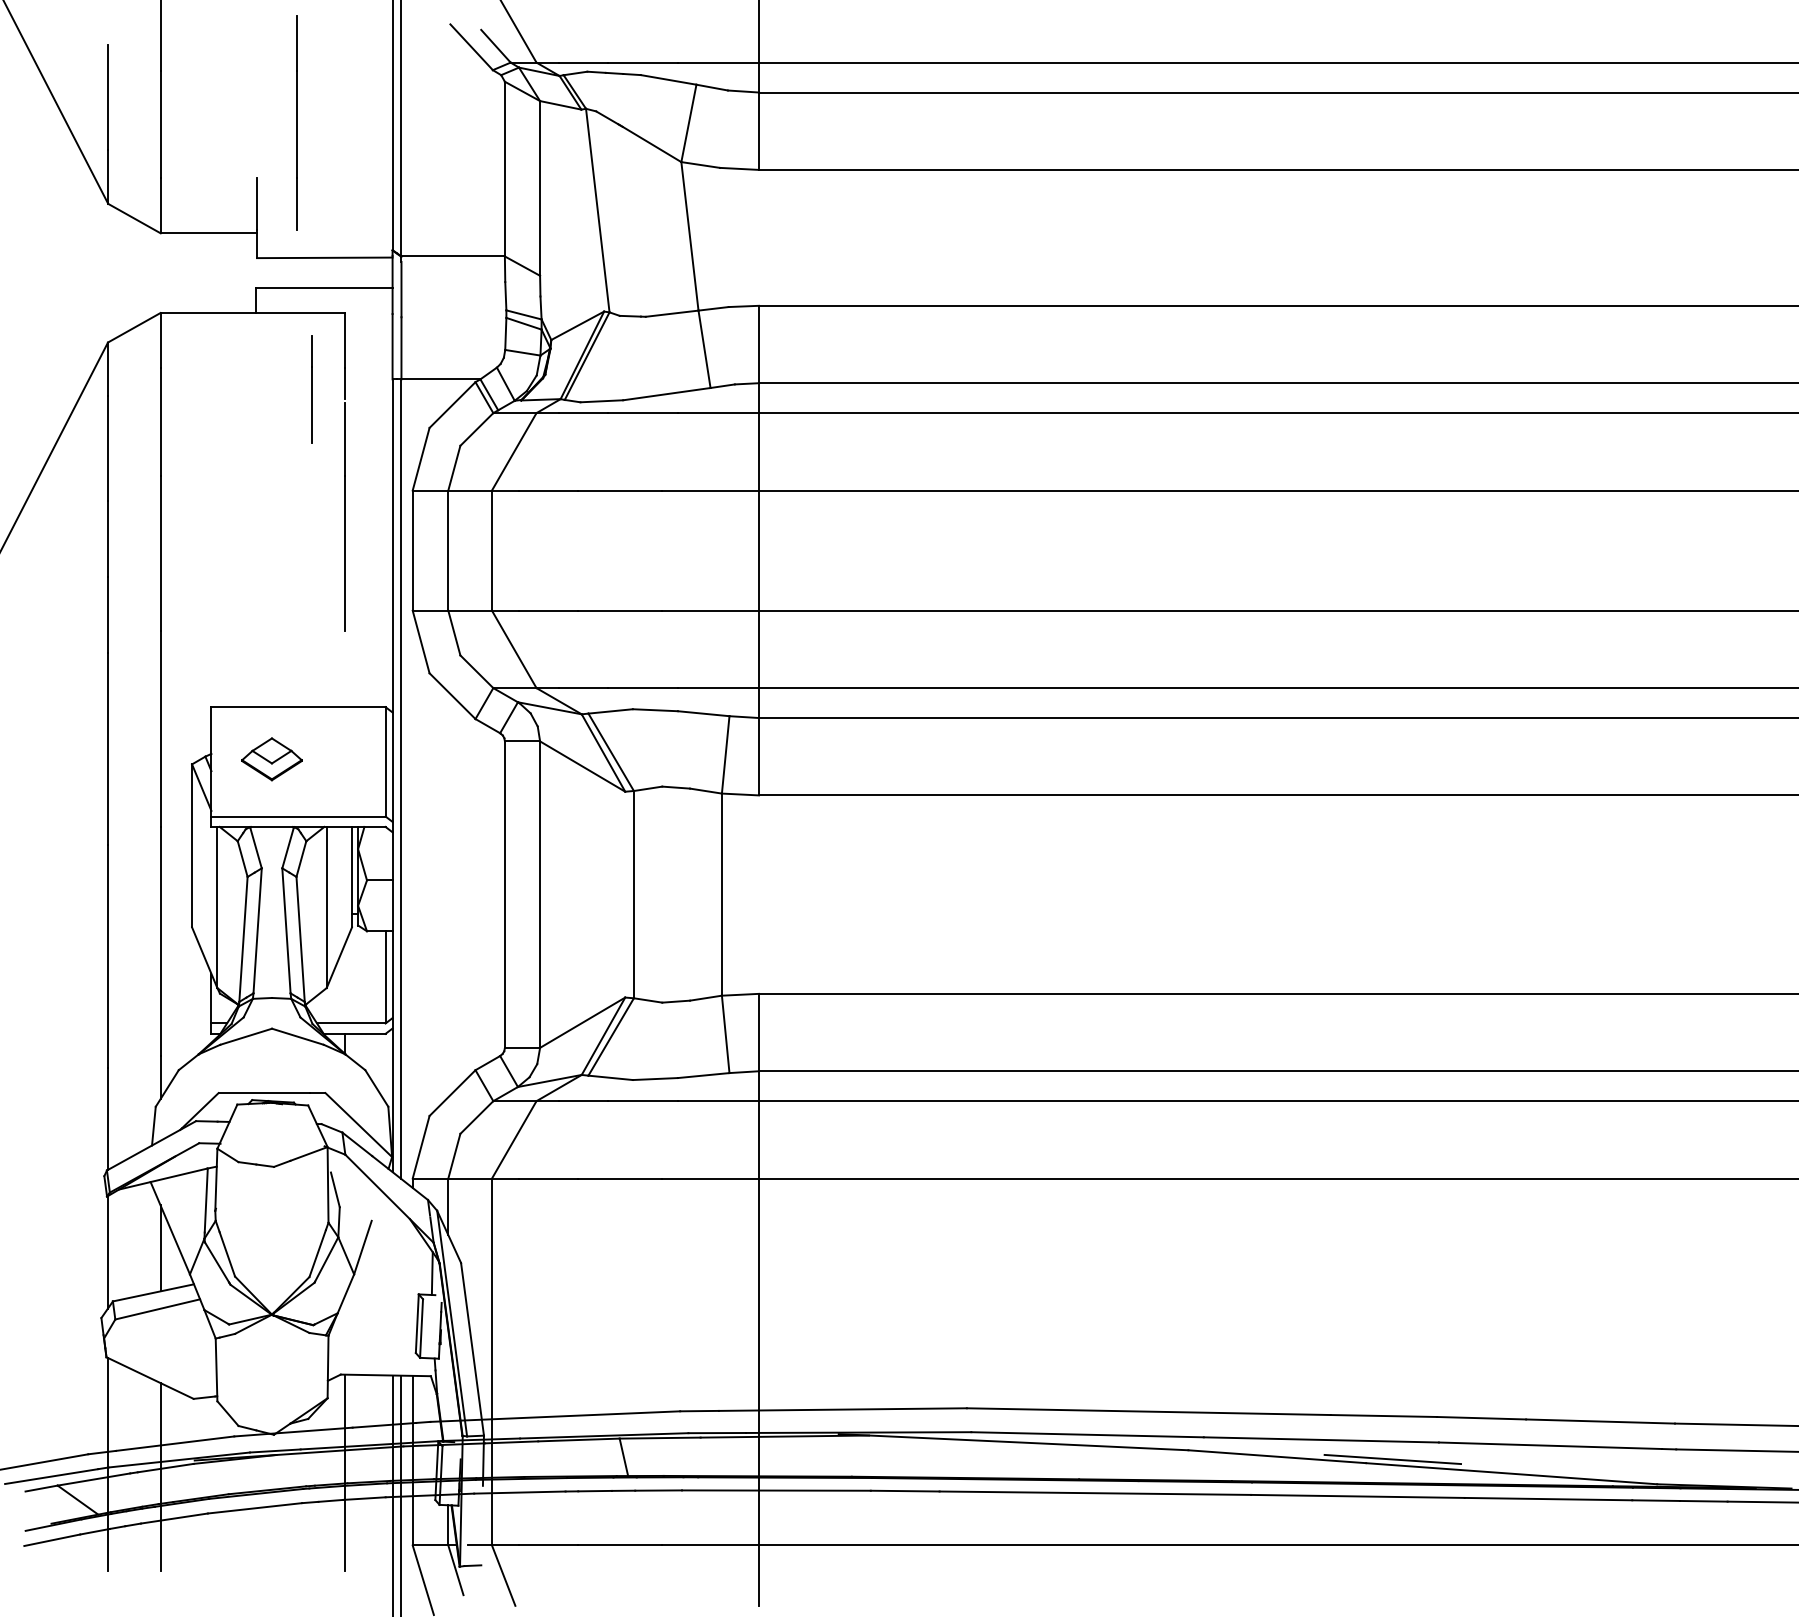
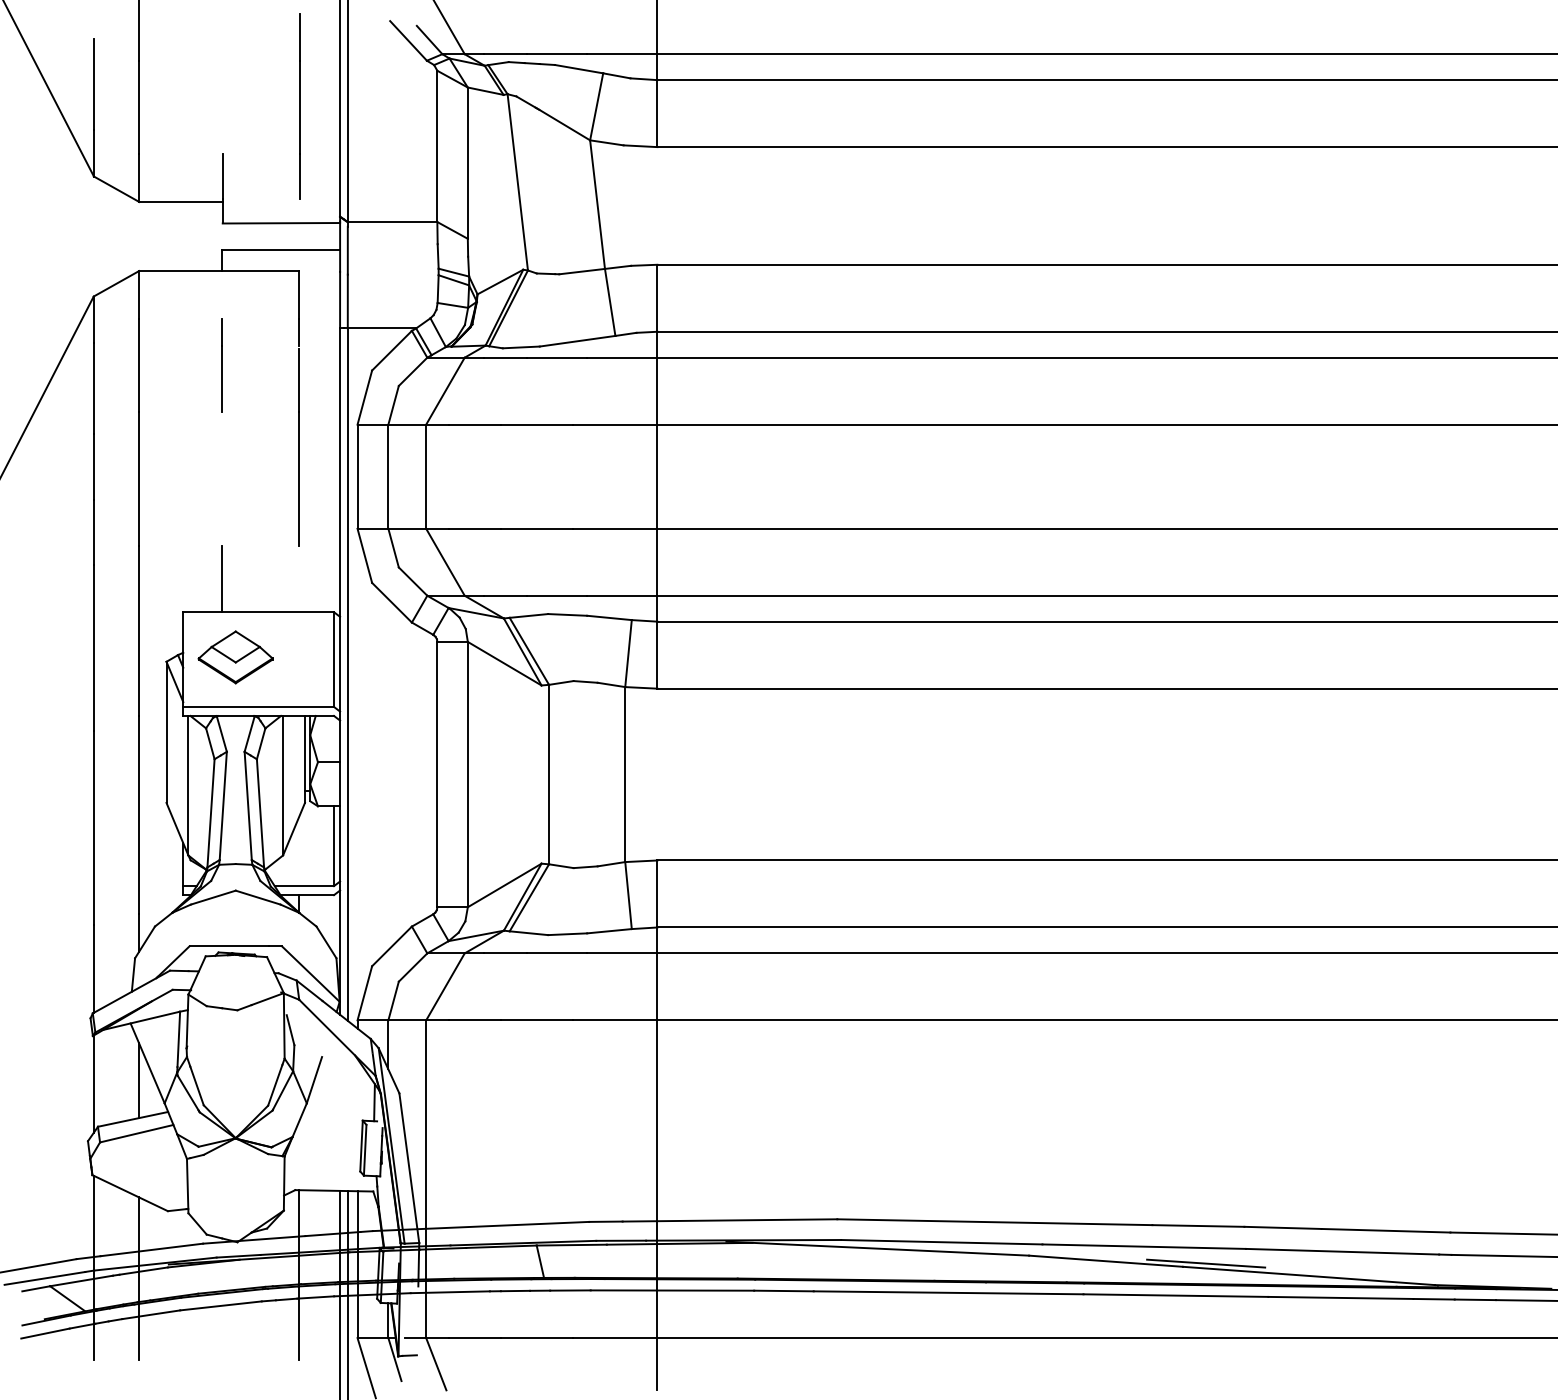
line: (296, 123) -> (299, 106), moved
line: (311, 389) -> (221, 365), moved
line: (256, 669) -> (222, 579), added
part: (271, 759) -> (235, 657), size x1.43

